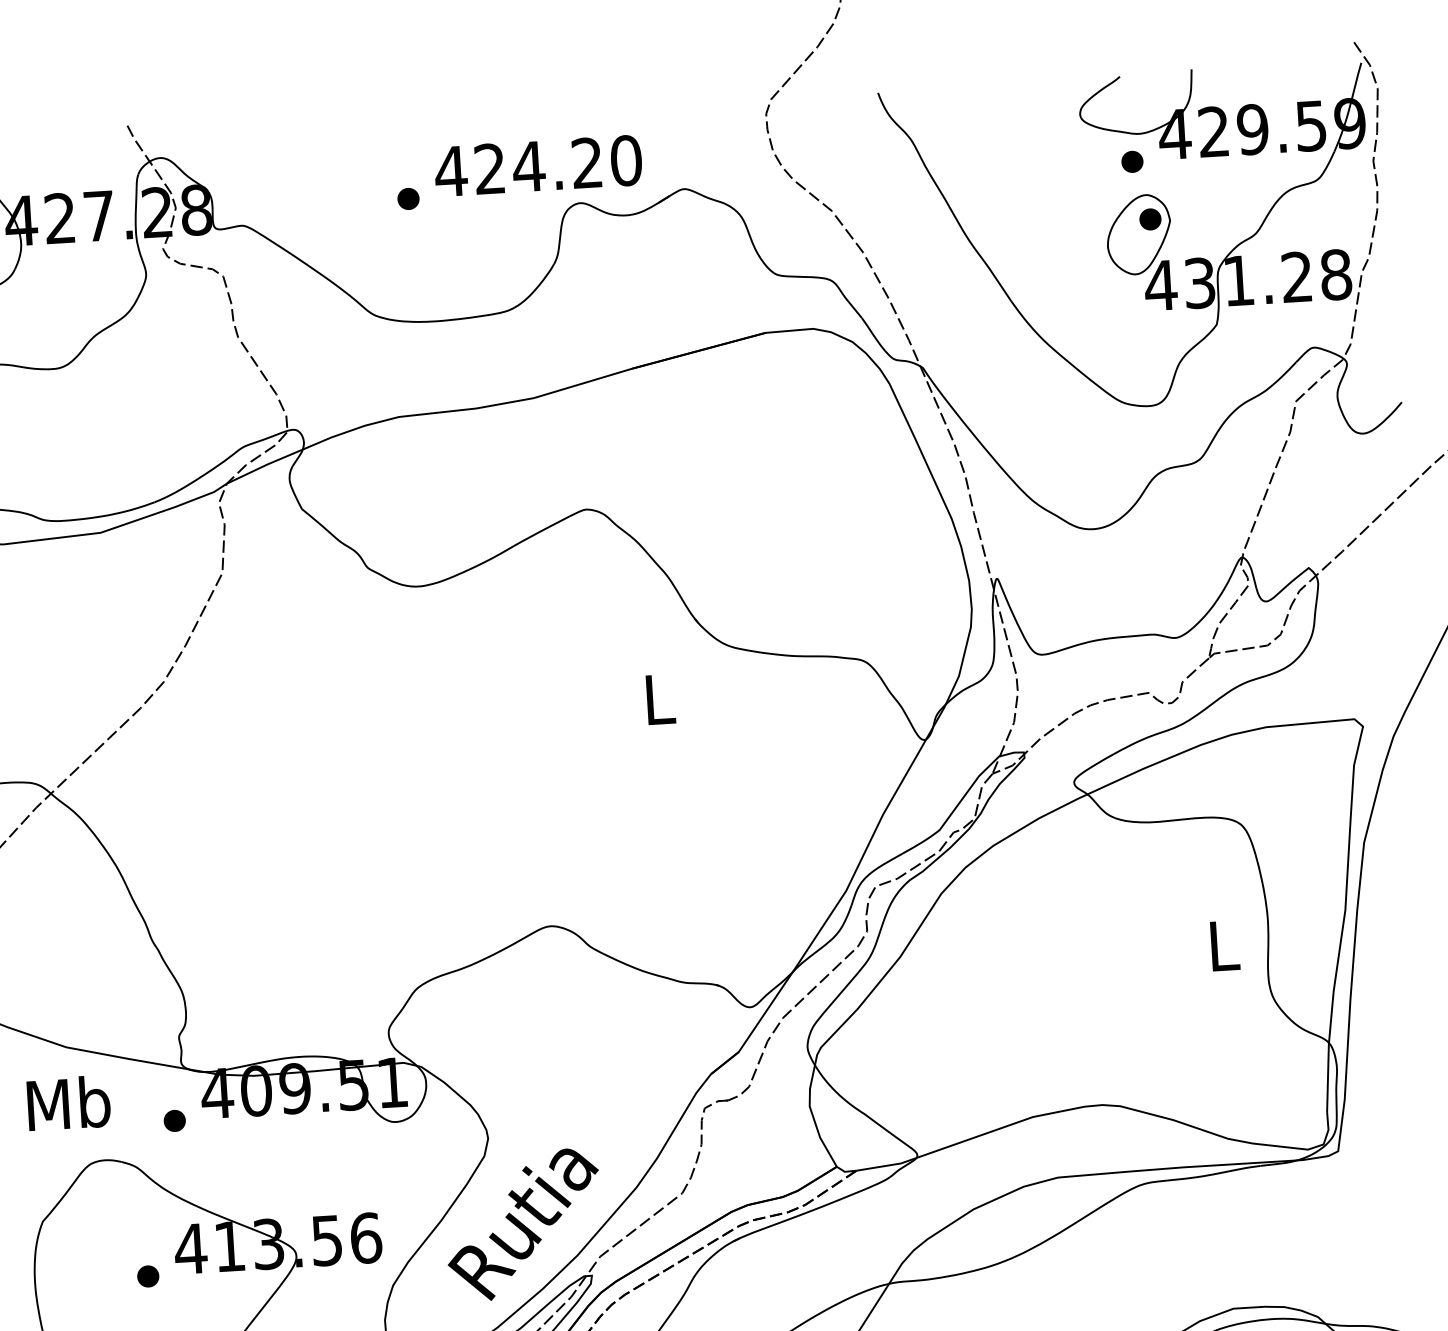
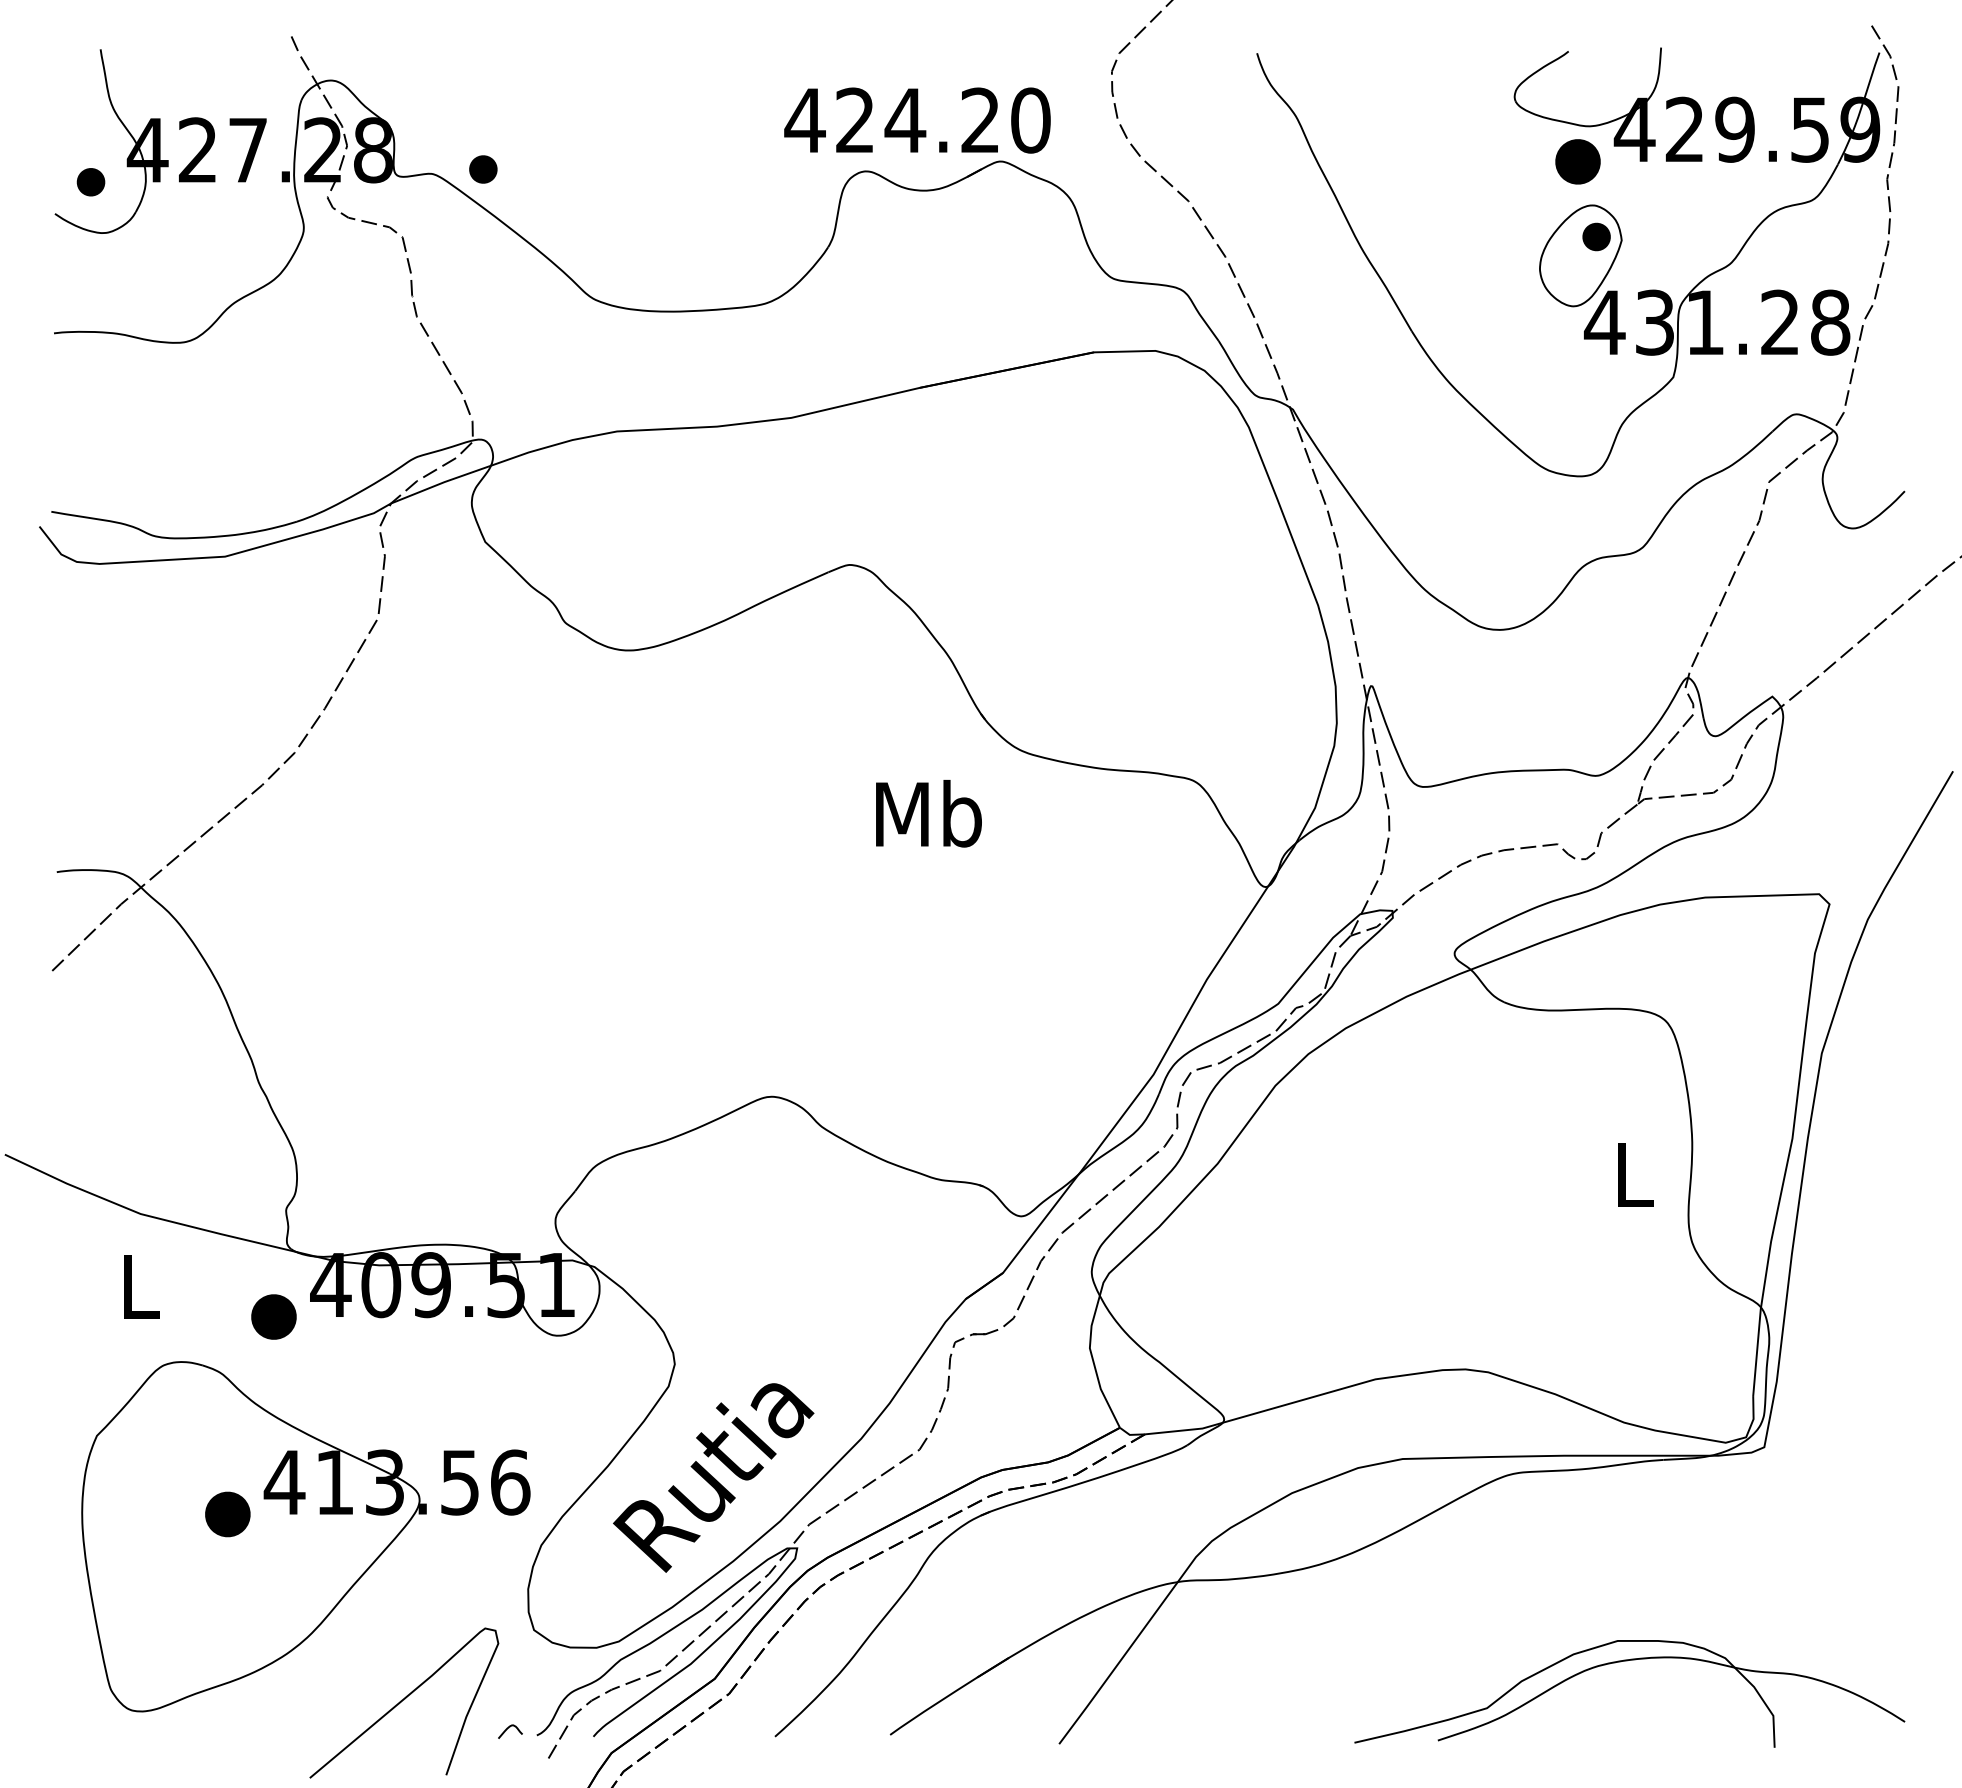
part: (1132, 161) -> (1577, 161), size x1.6
text: (538, 166) -> (917, 120), moved
part: (408, 198) -> (483, 169), moved
text: (659, 698) -> (928, 813), L -> Mb
text: (68, 1102) -> (139, 1285), Mb -> L
part: (175, 1120) -> (274, 1316), size x1.6
part: (147, 1276) -> (227, 1514), size x1.6

